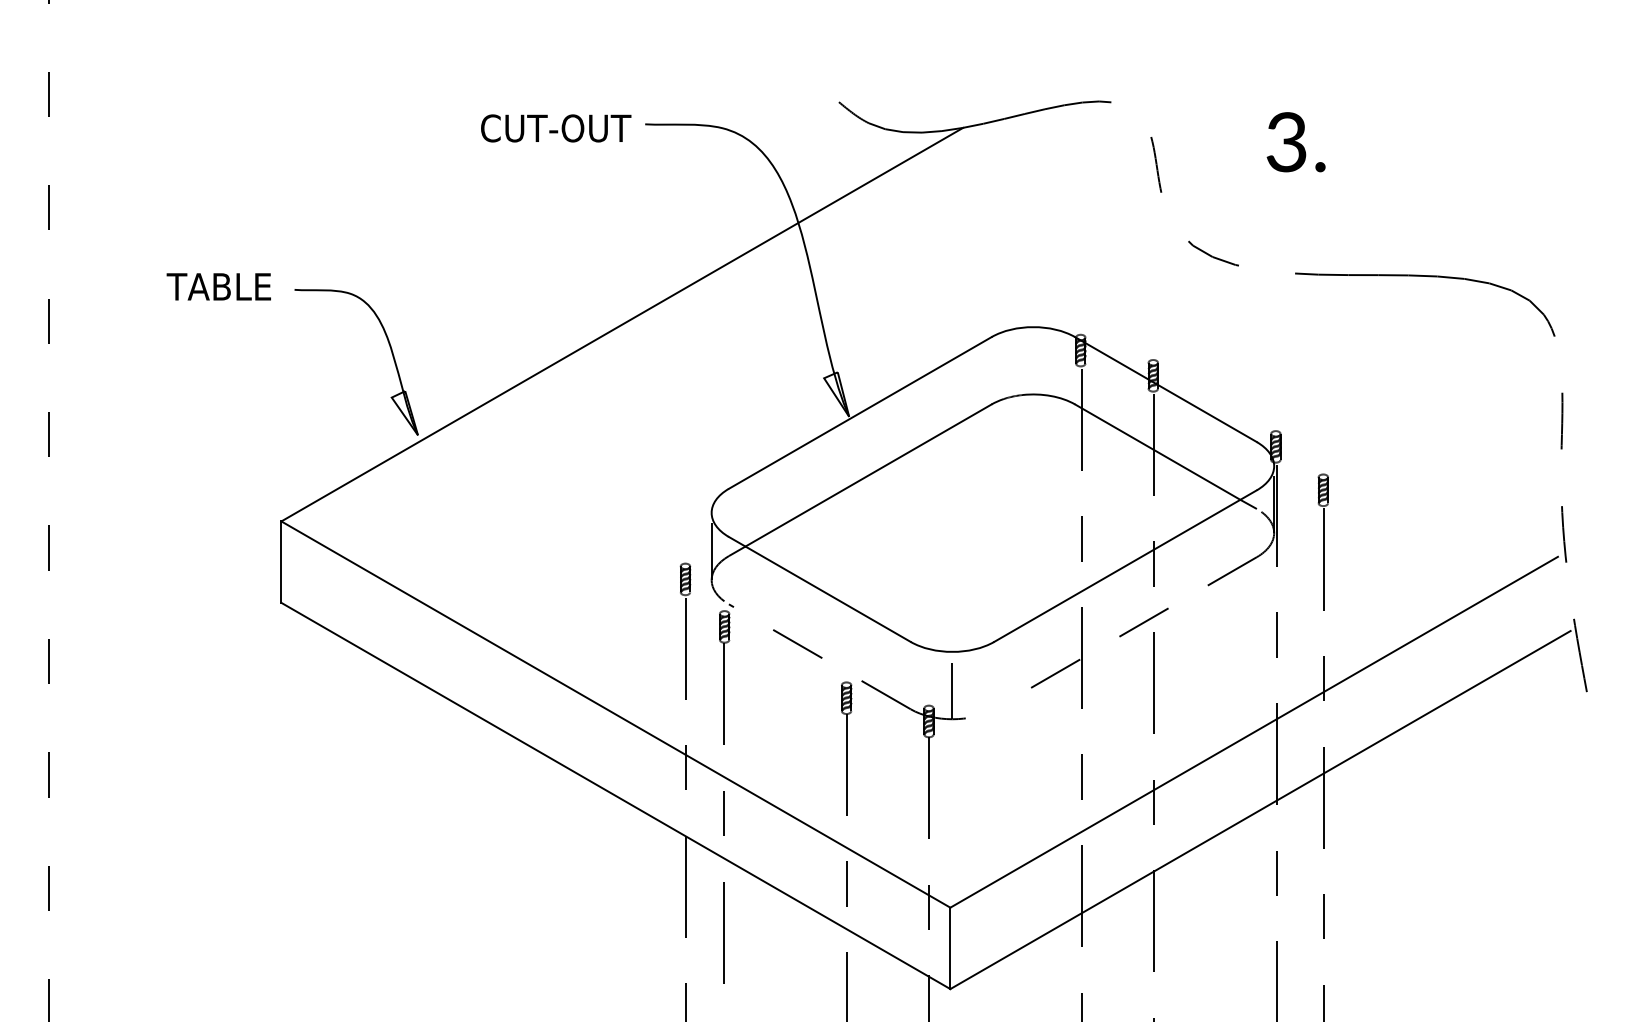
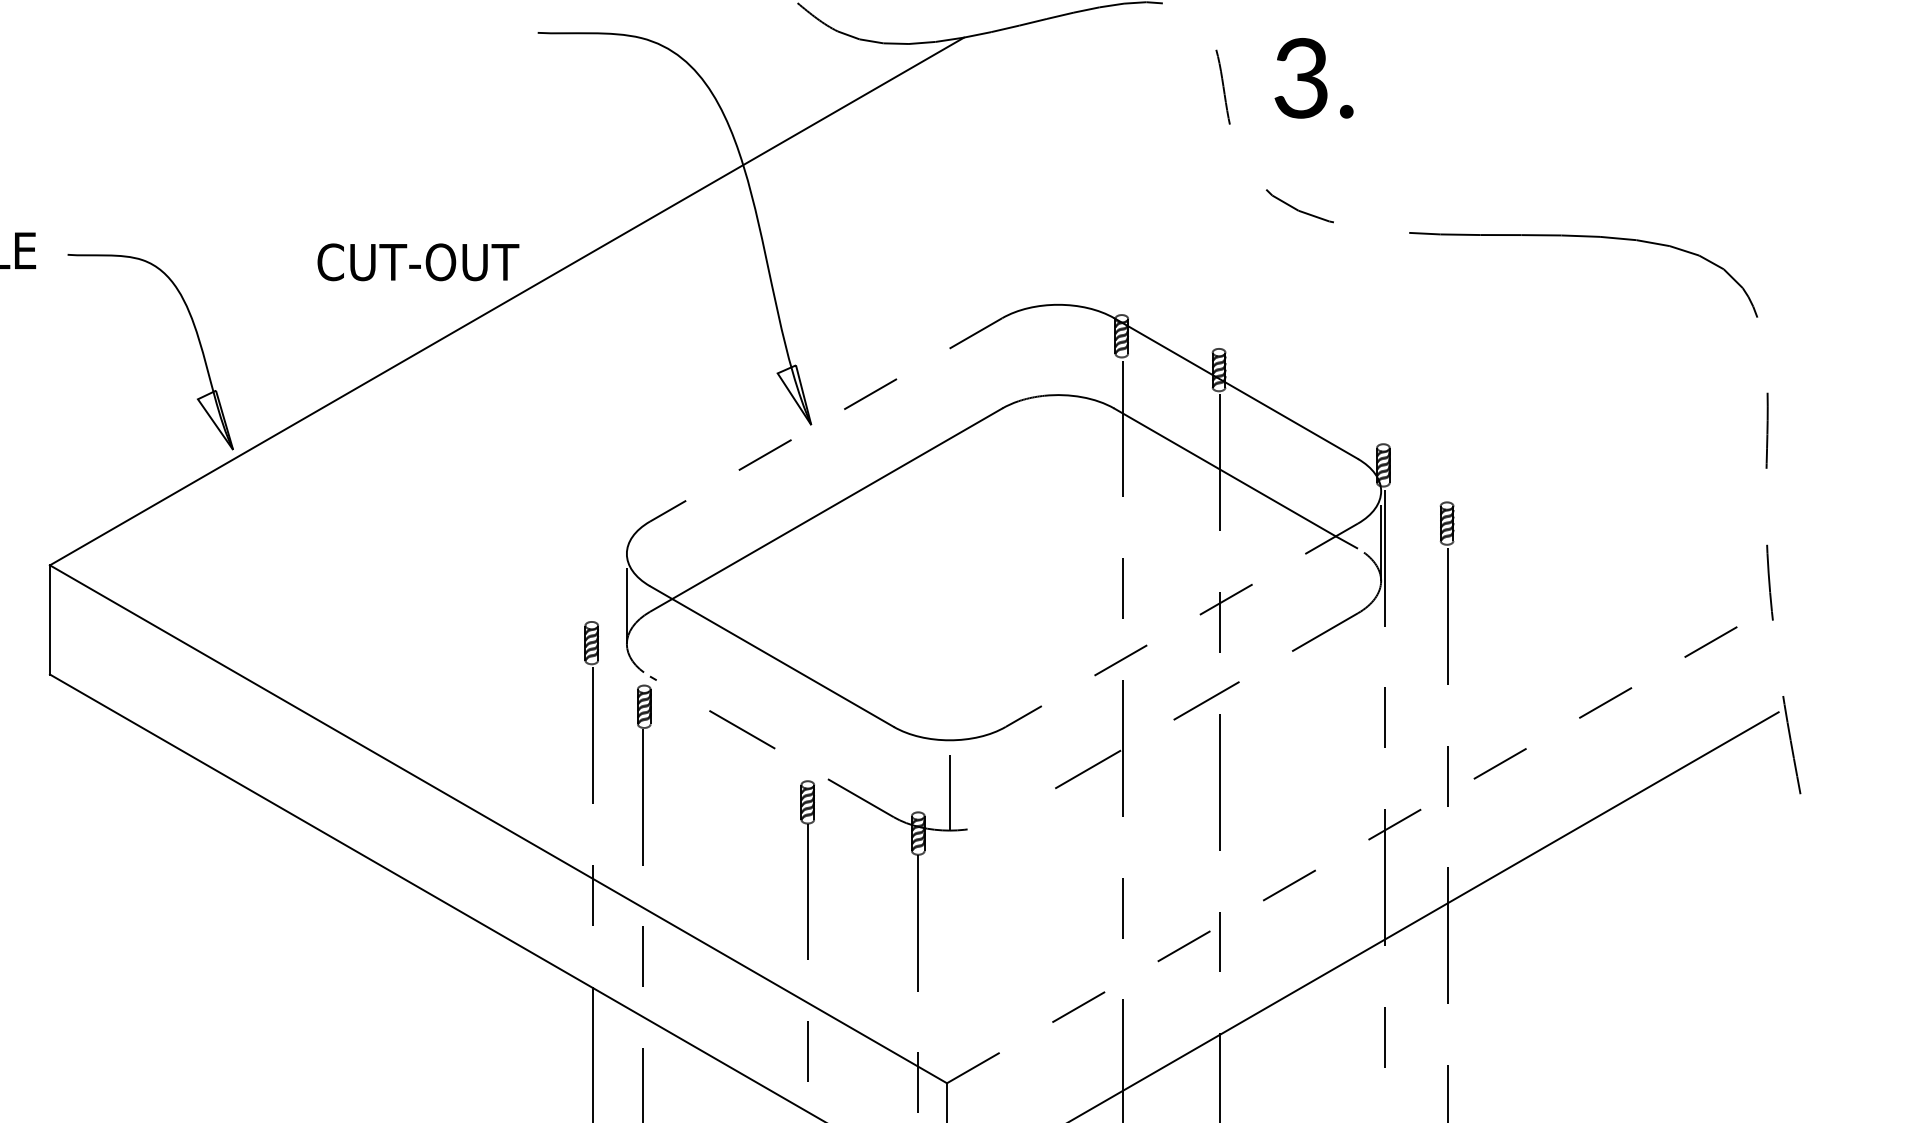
text: (556, 128) -> (418, 262), moved
text: (1295, 142) -> (1313, 78), moved
line: (860, 412) -> (826, 419), solid -> dashed
line: (1125, 566) -> (1181, 625), solid -> dashed
line: (1254, 732) -> (1354, 848), solid -> dashed

